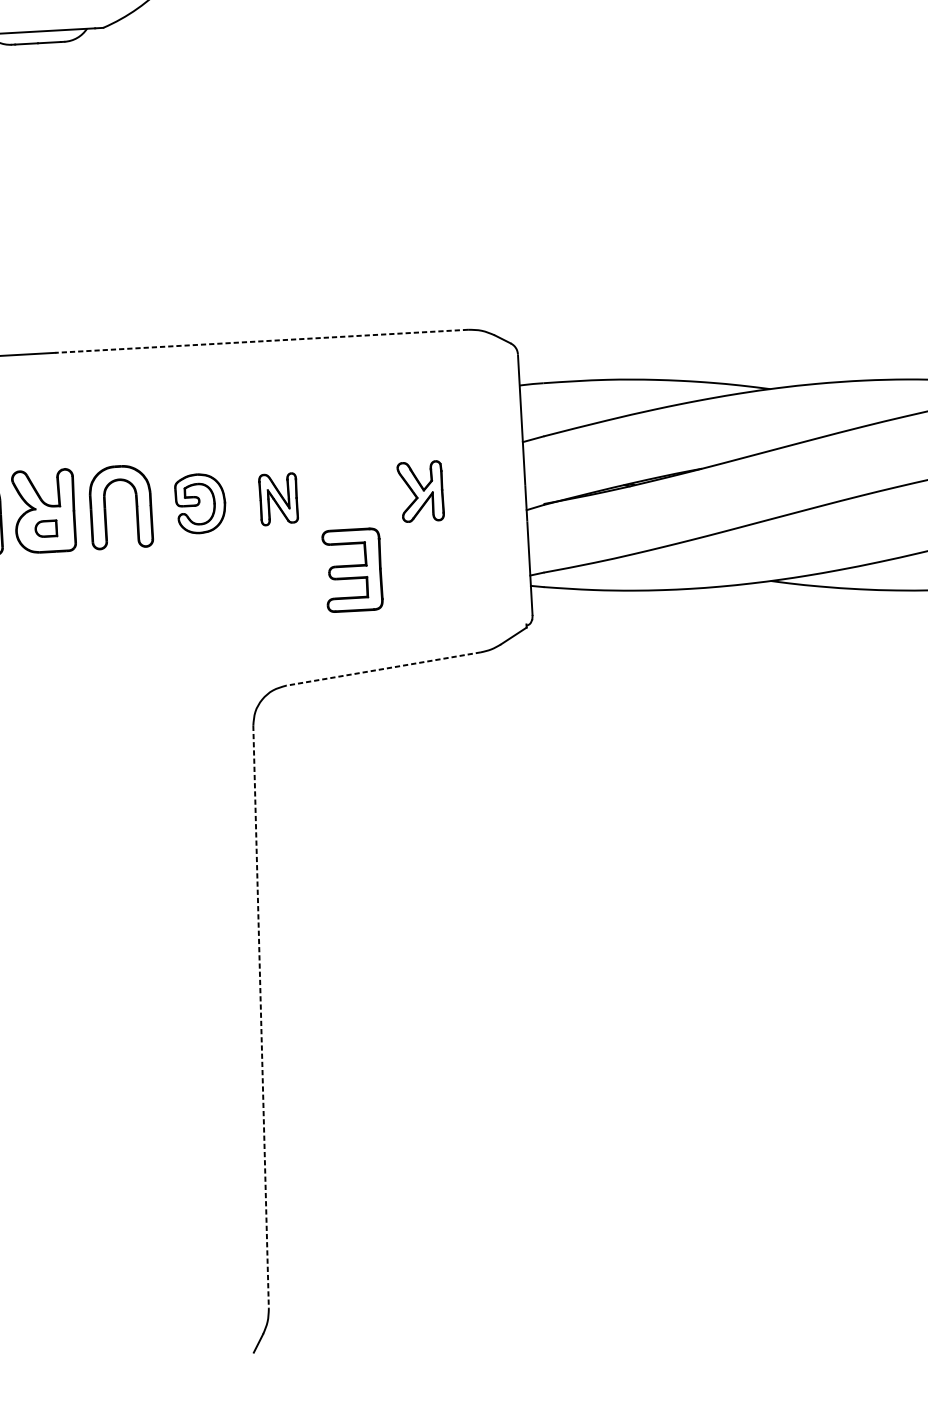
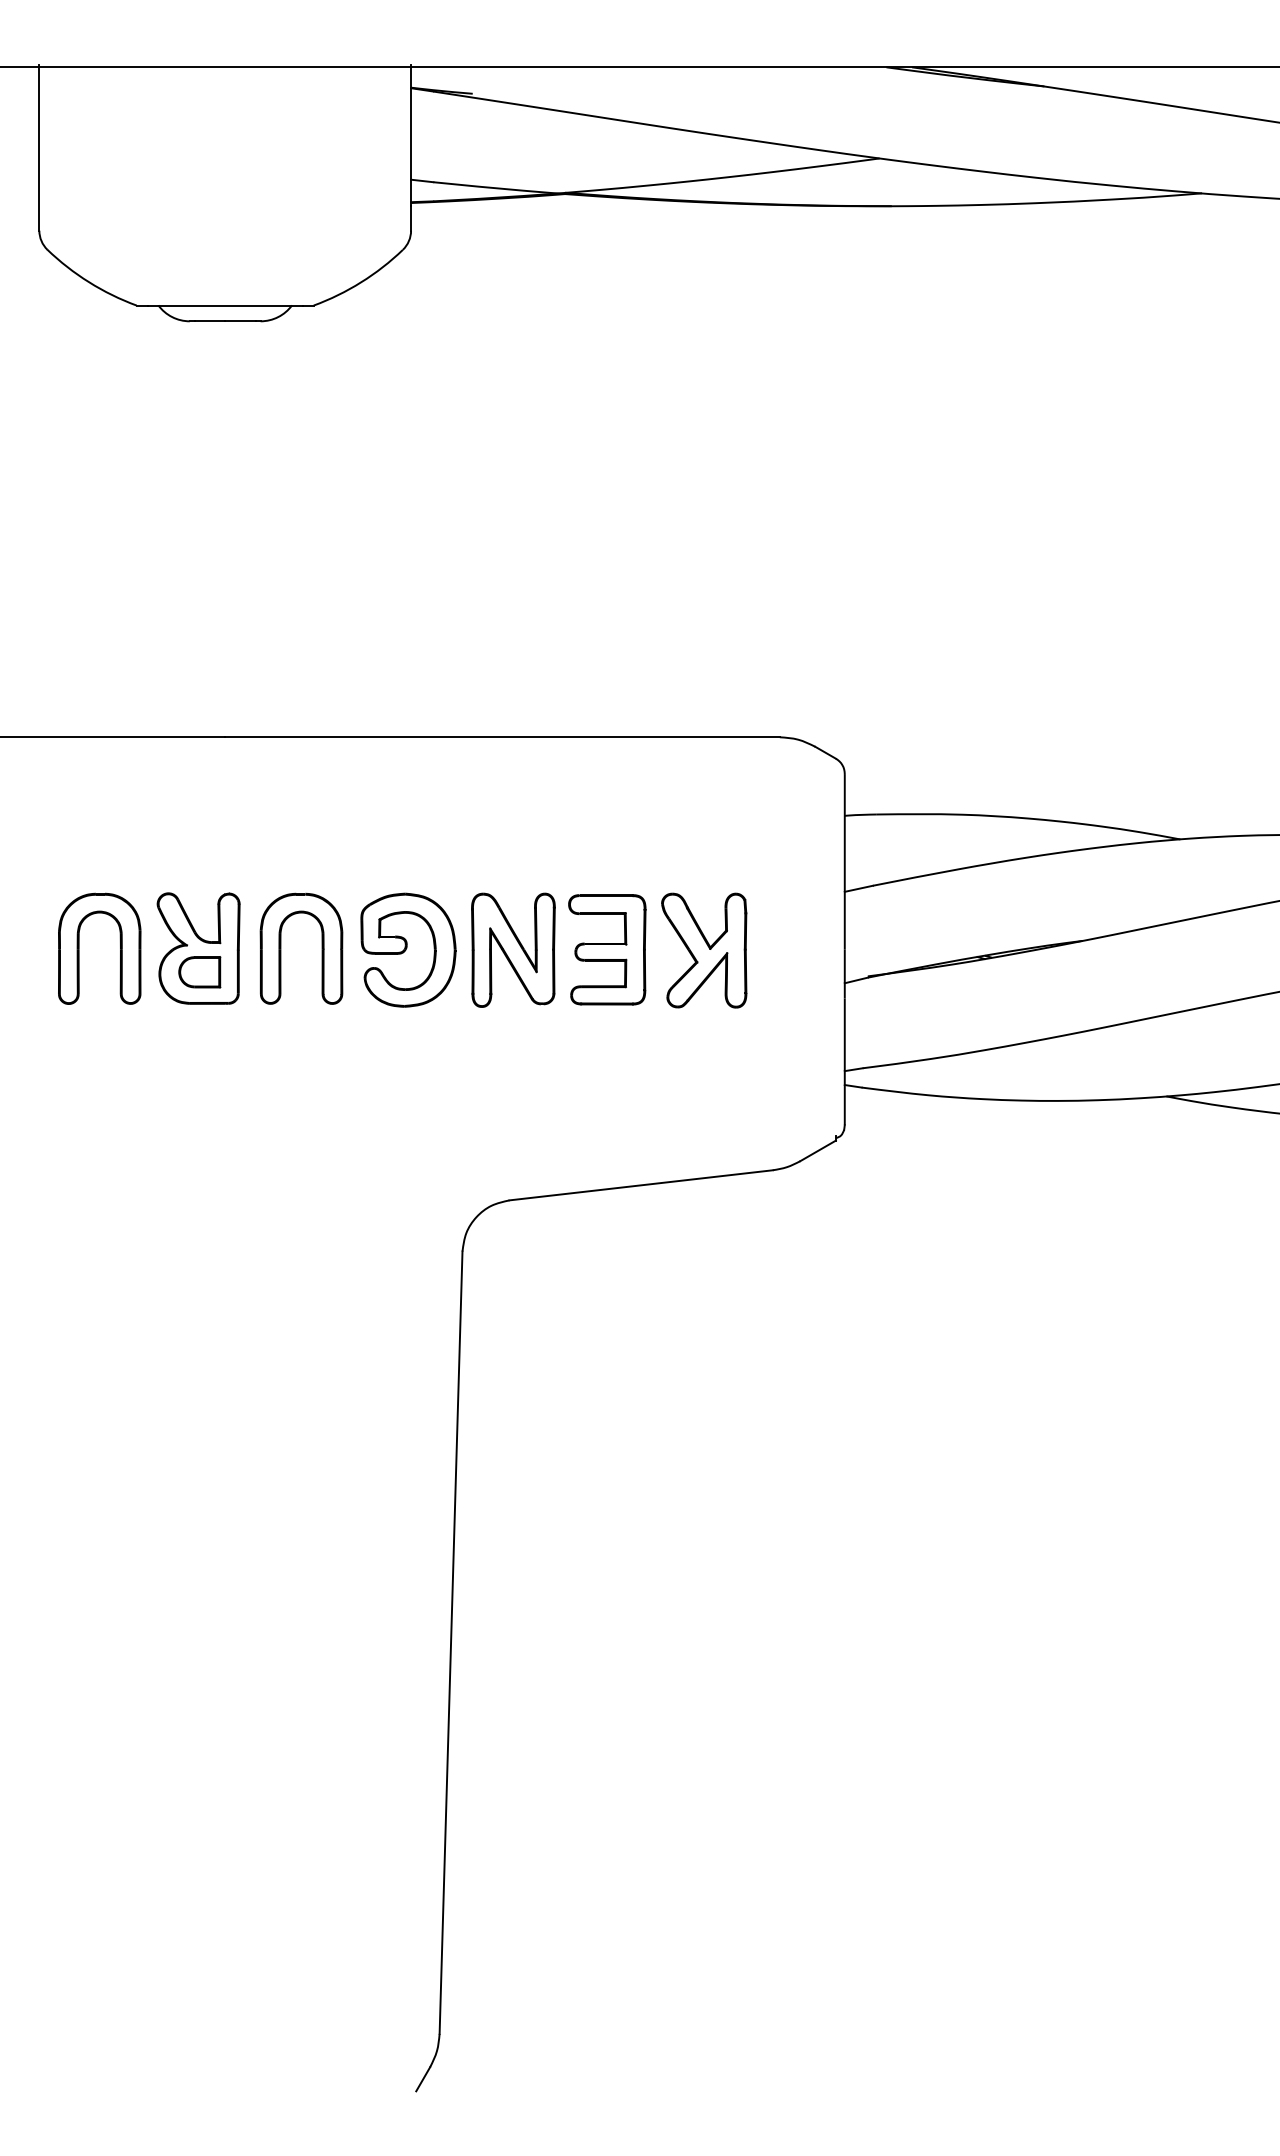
line: (261, 341) -> (502, 737), dashed -> solid
part: (420, 491) -> (704, 950), size x1.43
part: (278, 498) -> (513, 949), size x1.67
part: (200, 503) -> (408, 949), size x1.43
part: (45, 529) -> (199, 972), size x1.43
part: (352, 570) -> (607, 949), moved
line: (383, 669) -> (641, 1185), dashed -> solid
line: (261, 1017) -> (451, 1643), dashed -> solid

